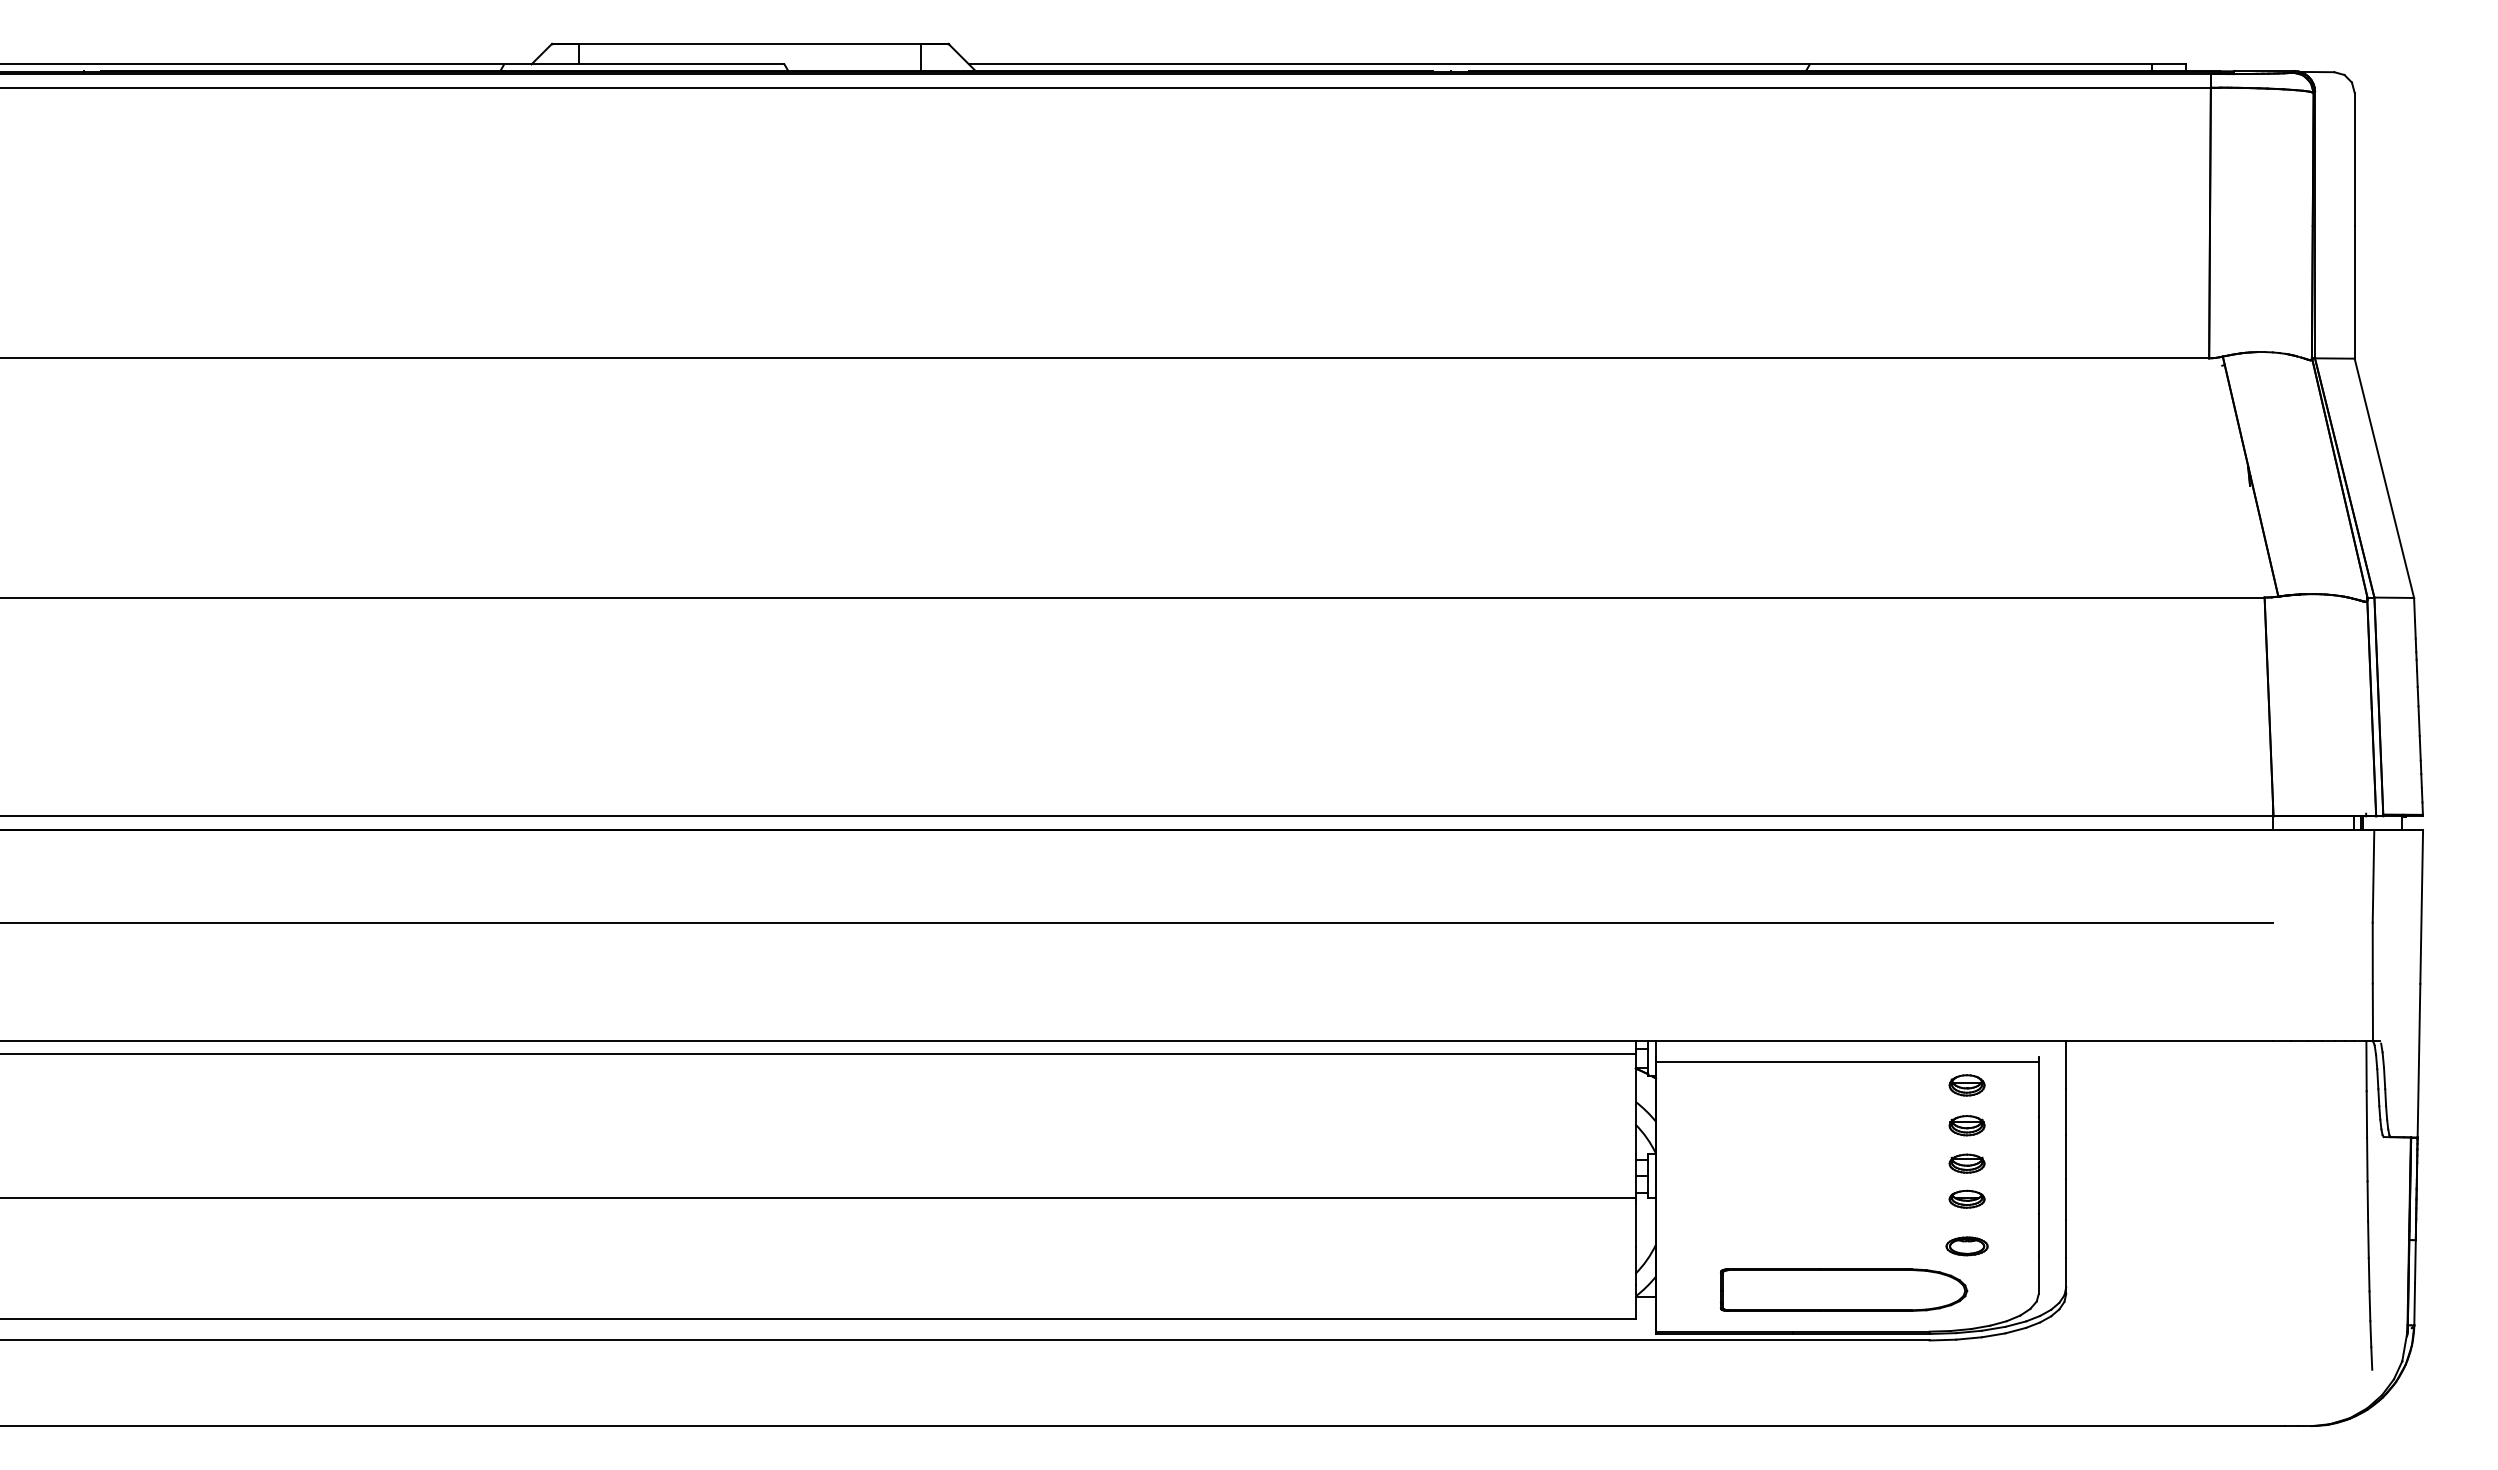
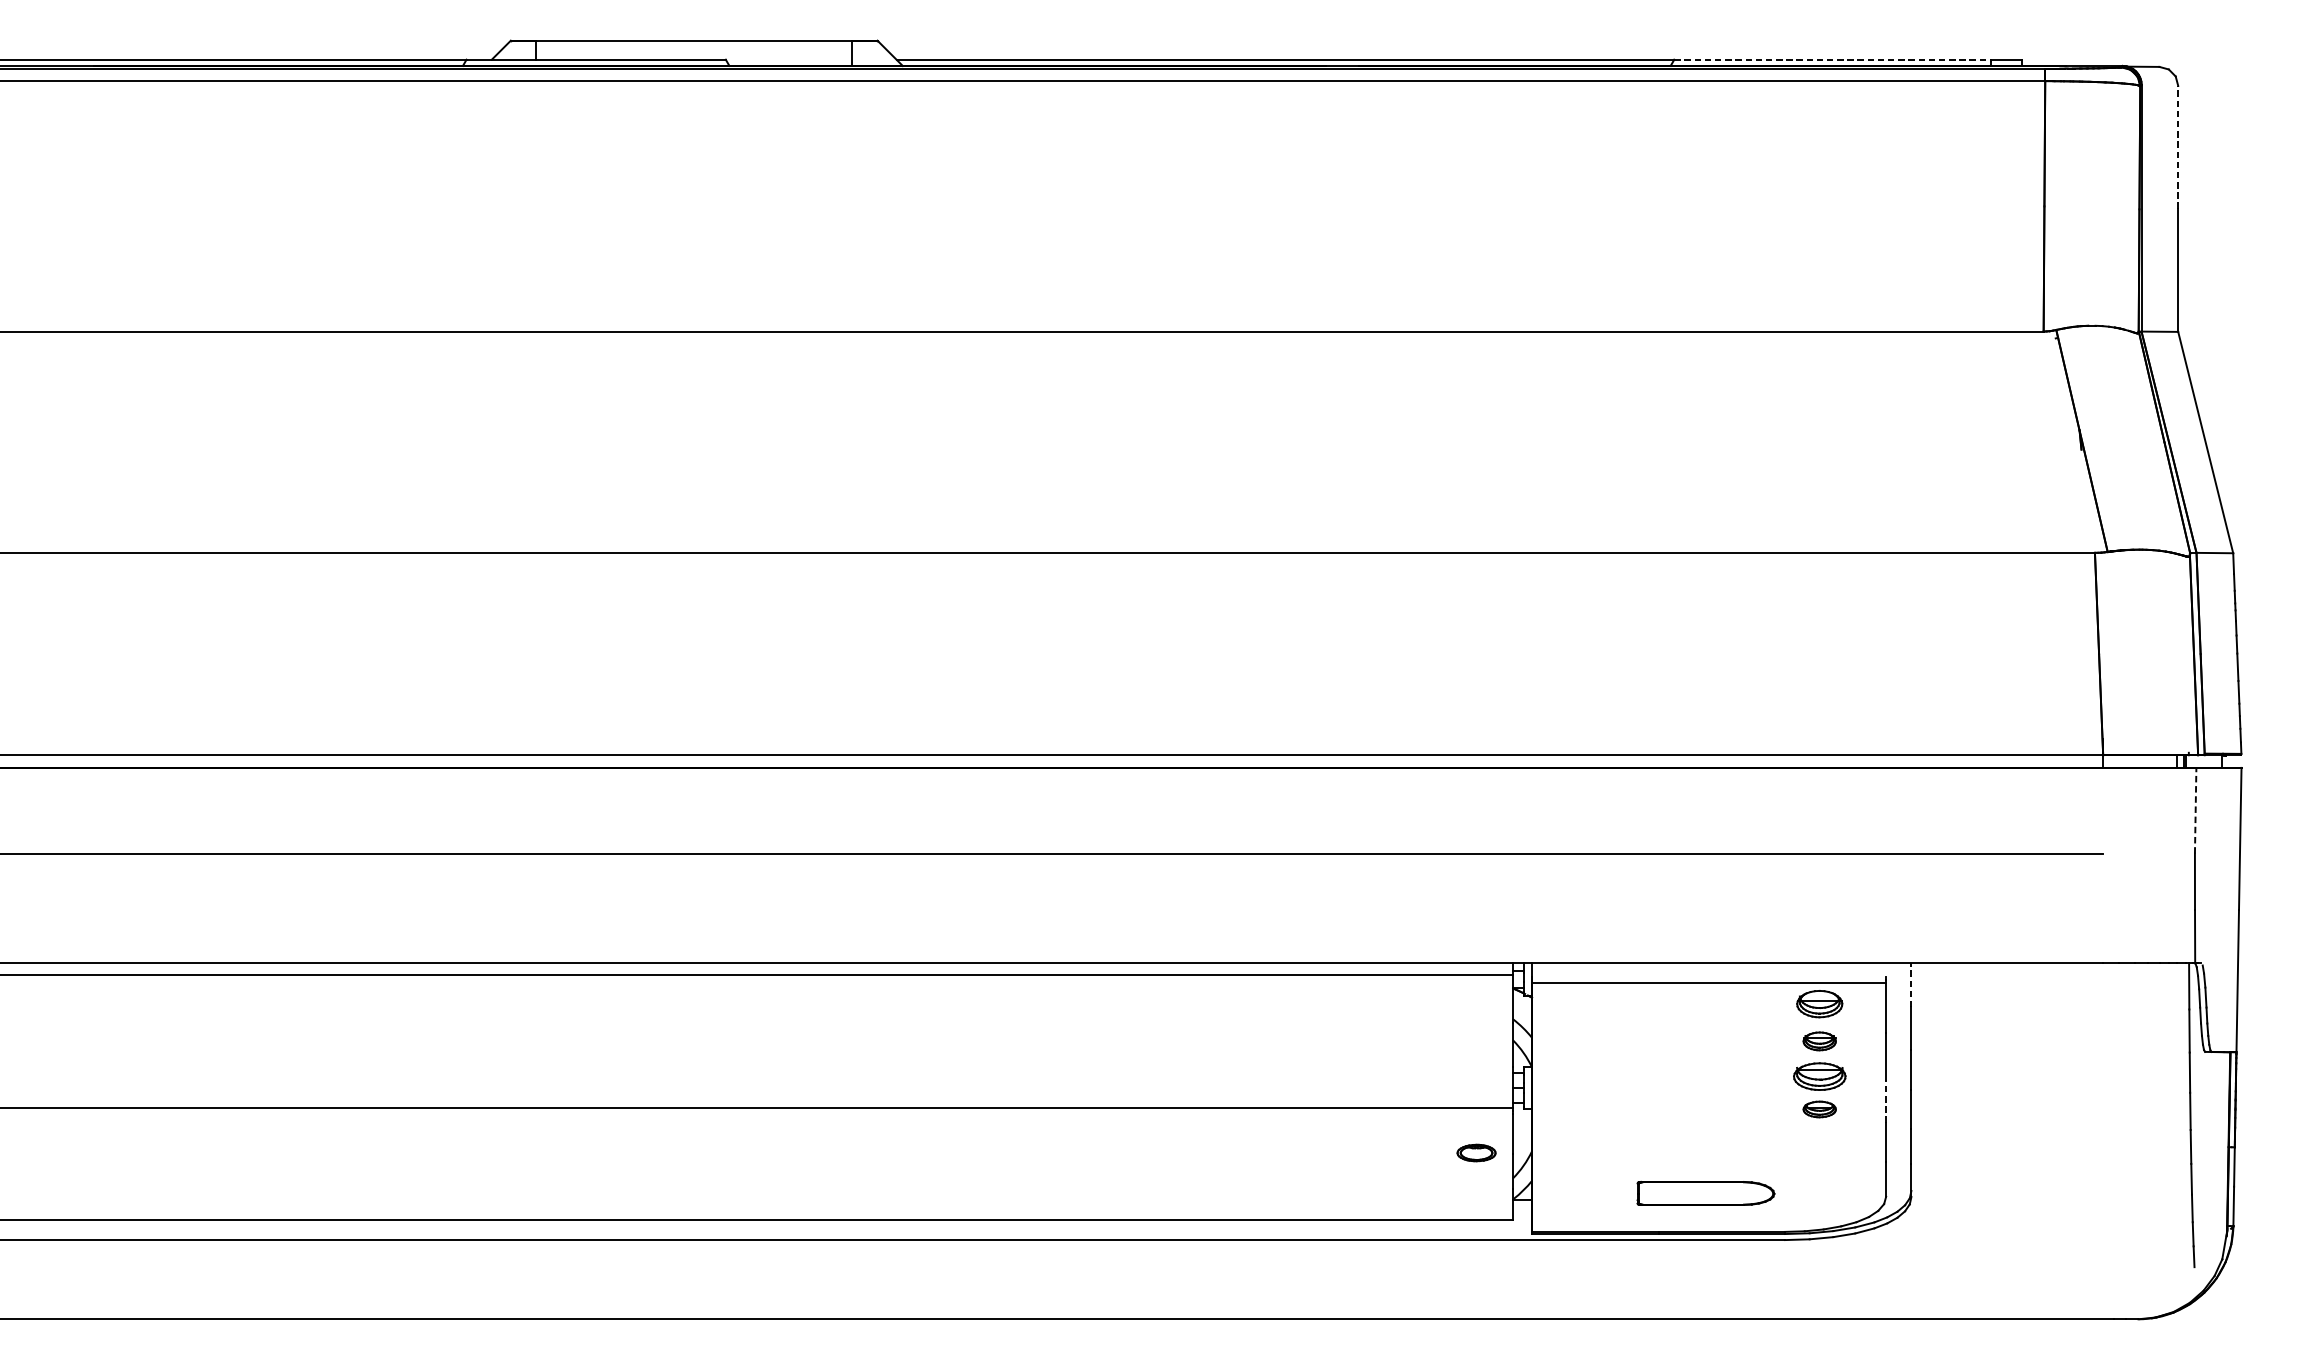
line: (1980, 64) -> (1832, 59), solid -> dashed
line: (2354, 158) -> (2178, 146), solid -> dashed
line: (2373, 875) -> (2195, 809), solid -> dashed
line: (2066, 1065) -> (1911, 985), solid -> dashed
part: (1966, 1085) -> (1819, 1004), size x1.4
part: (1966, 1163) -> (1819, 1076), size x1.6
line: (2038, 1190) -> (1885, 1101), solid -> dashed
part: (1966, 1246) -> (1476, 1153), moved
part: (1844, 1289) -> (1706, 1192), size x0.6

